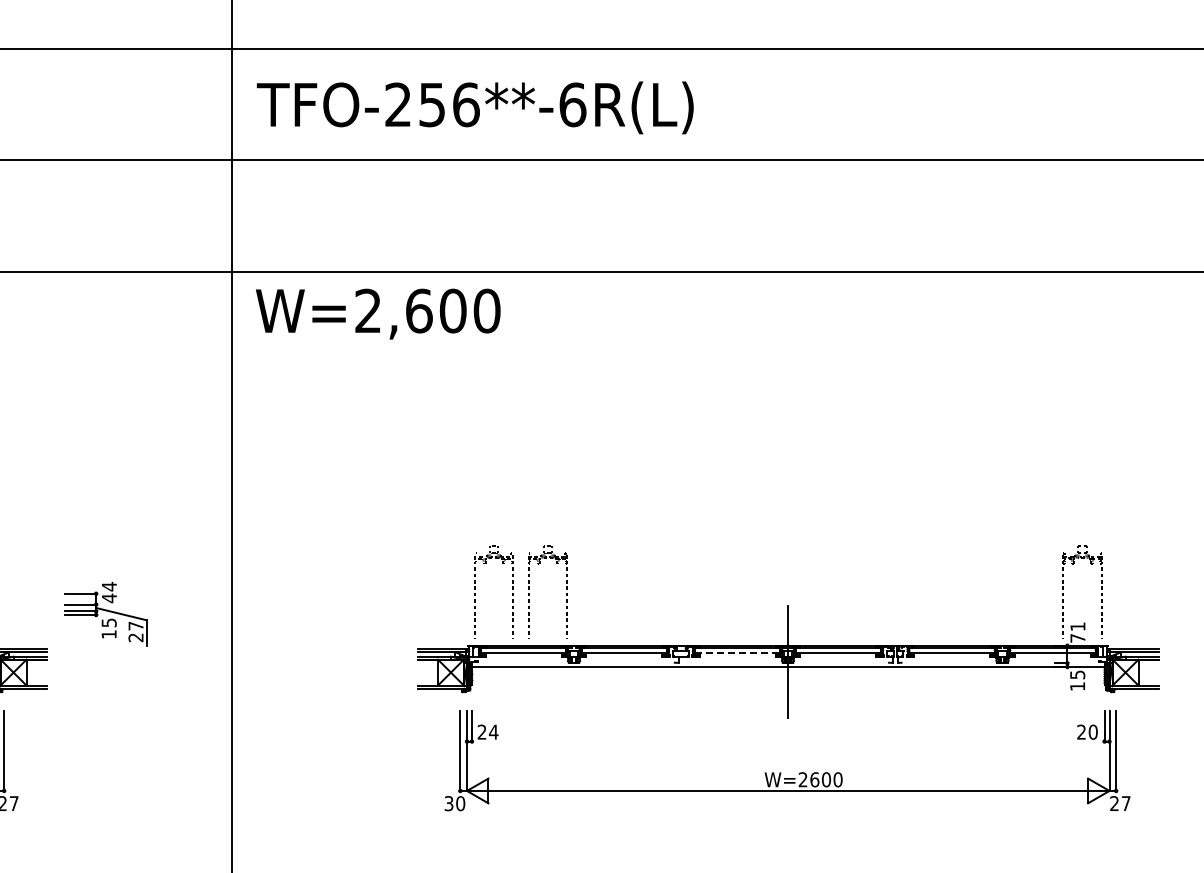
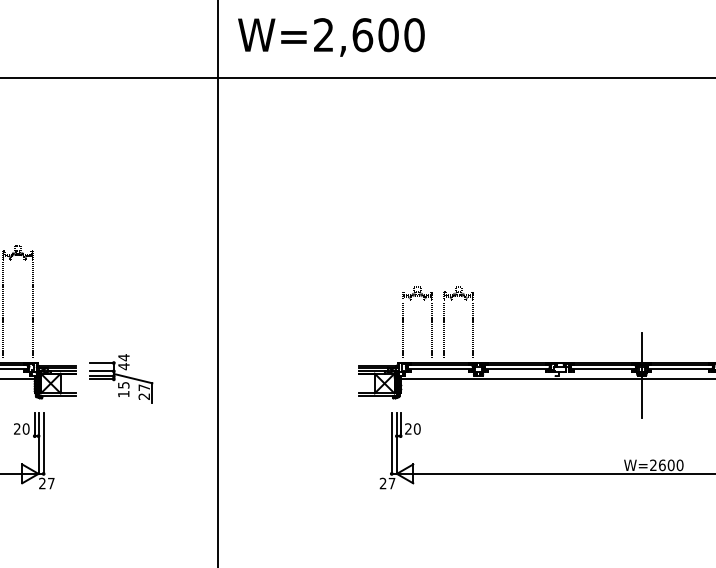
text: (378, 313) -> (331, 36), moved
part: (105, 614) -> (120, 378), moved
line: (737, 653) -> (603, 368), dashed -> solid
text: (493, 731) -> (417, 428), 24 -> 20
text: (454, 803) -> (387, 483), 30 -> 27

